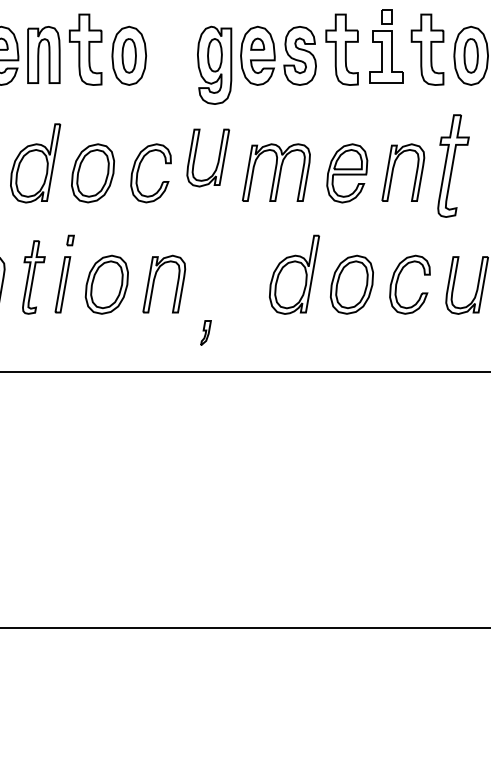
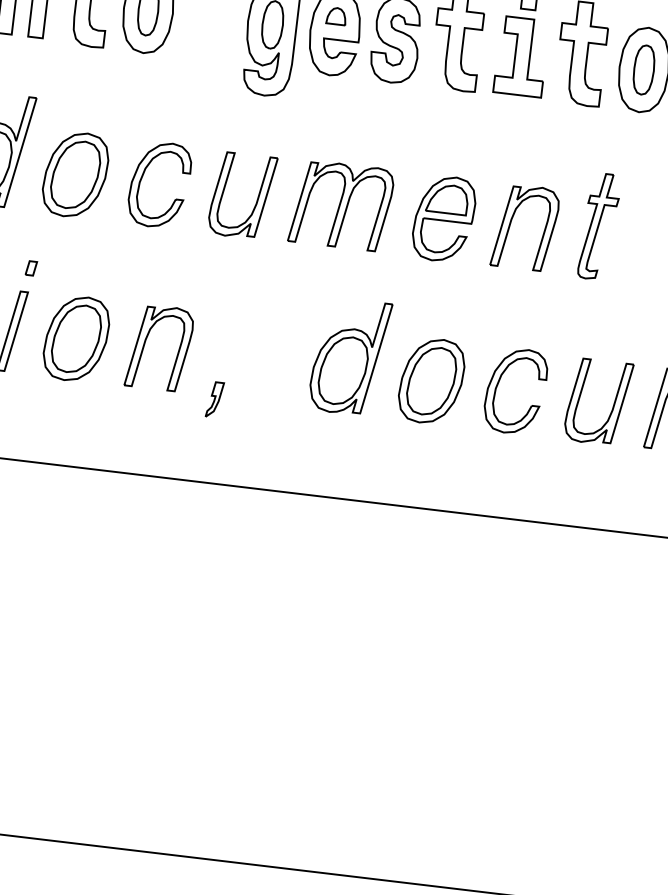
part: (217, 160) -> (255, 200), moved
part: (453, 165) -> (599, 225), size x0.71
part: (205, 332) -> (214, 398), moved

